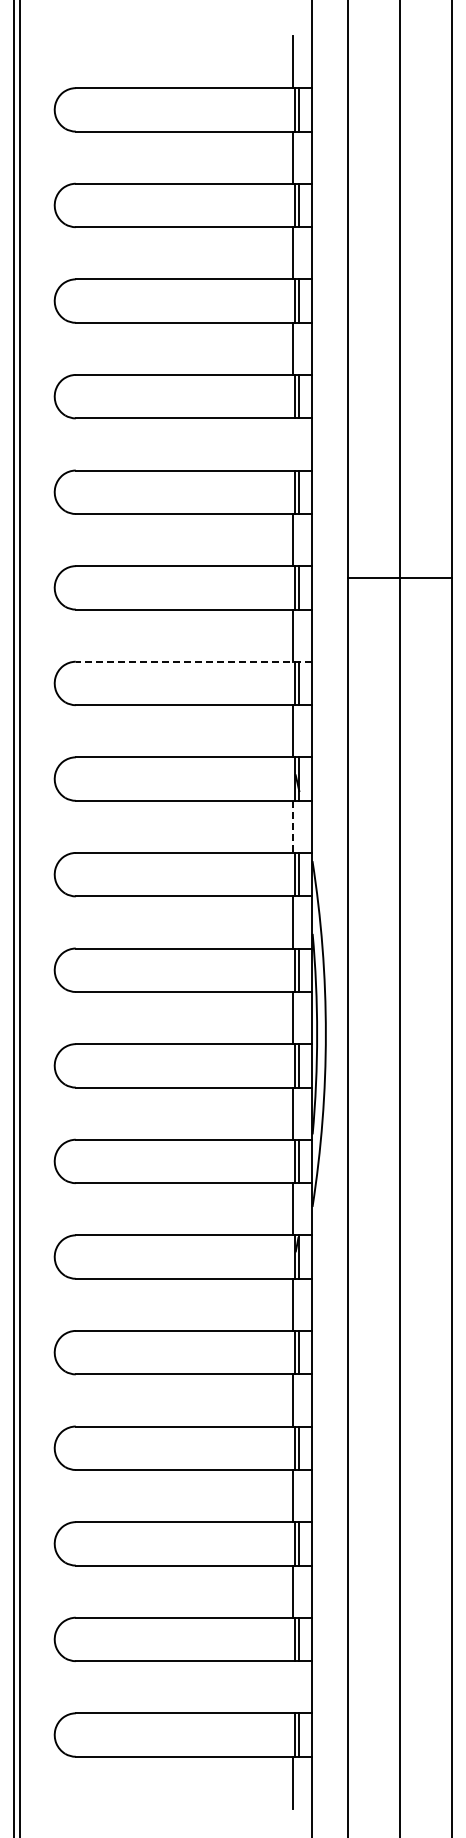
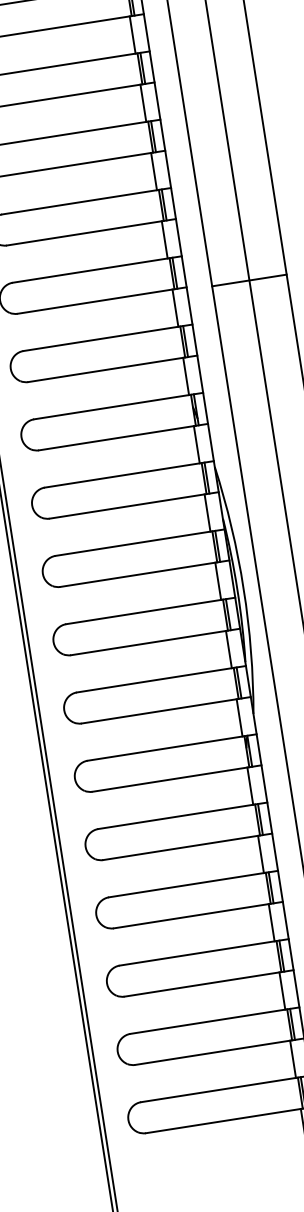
line: (292, 444) -> (153, 171), added
line: (399, 577) -> (249, 280), moved
line: (193, 661) -> (107, 337), dashed -> solid
line: (292, 827) -> (196, 445), dashed -> solid
line: (292, 1687) -> (292, 1059), added

